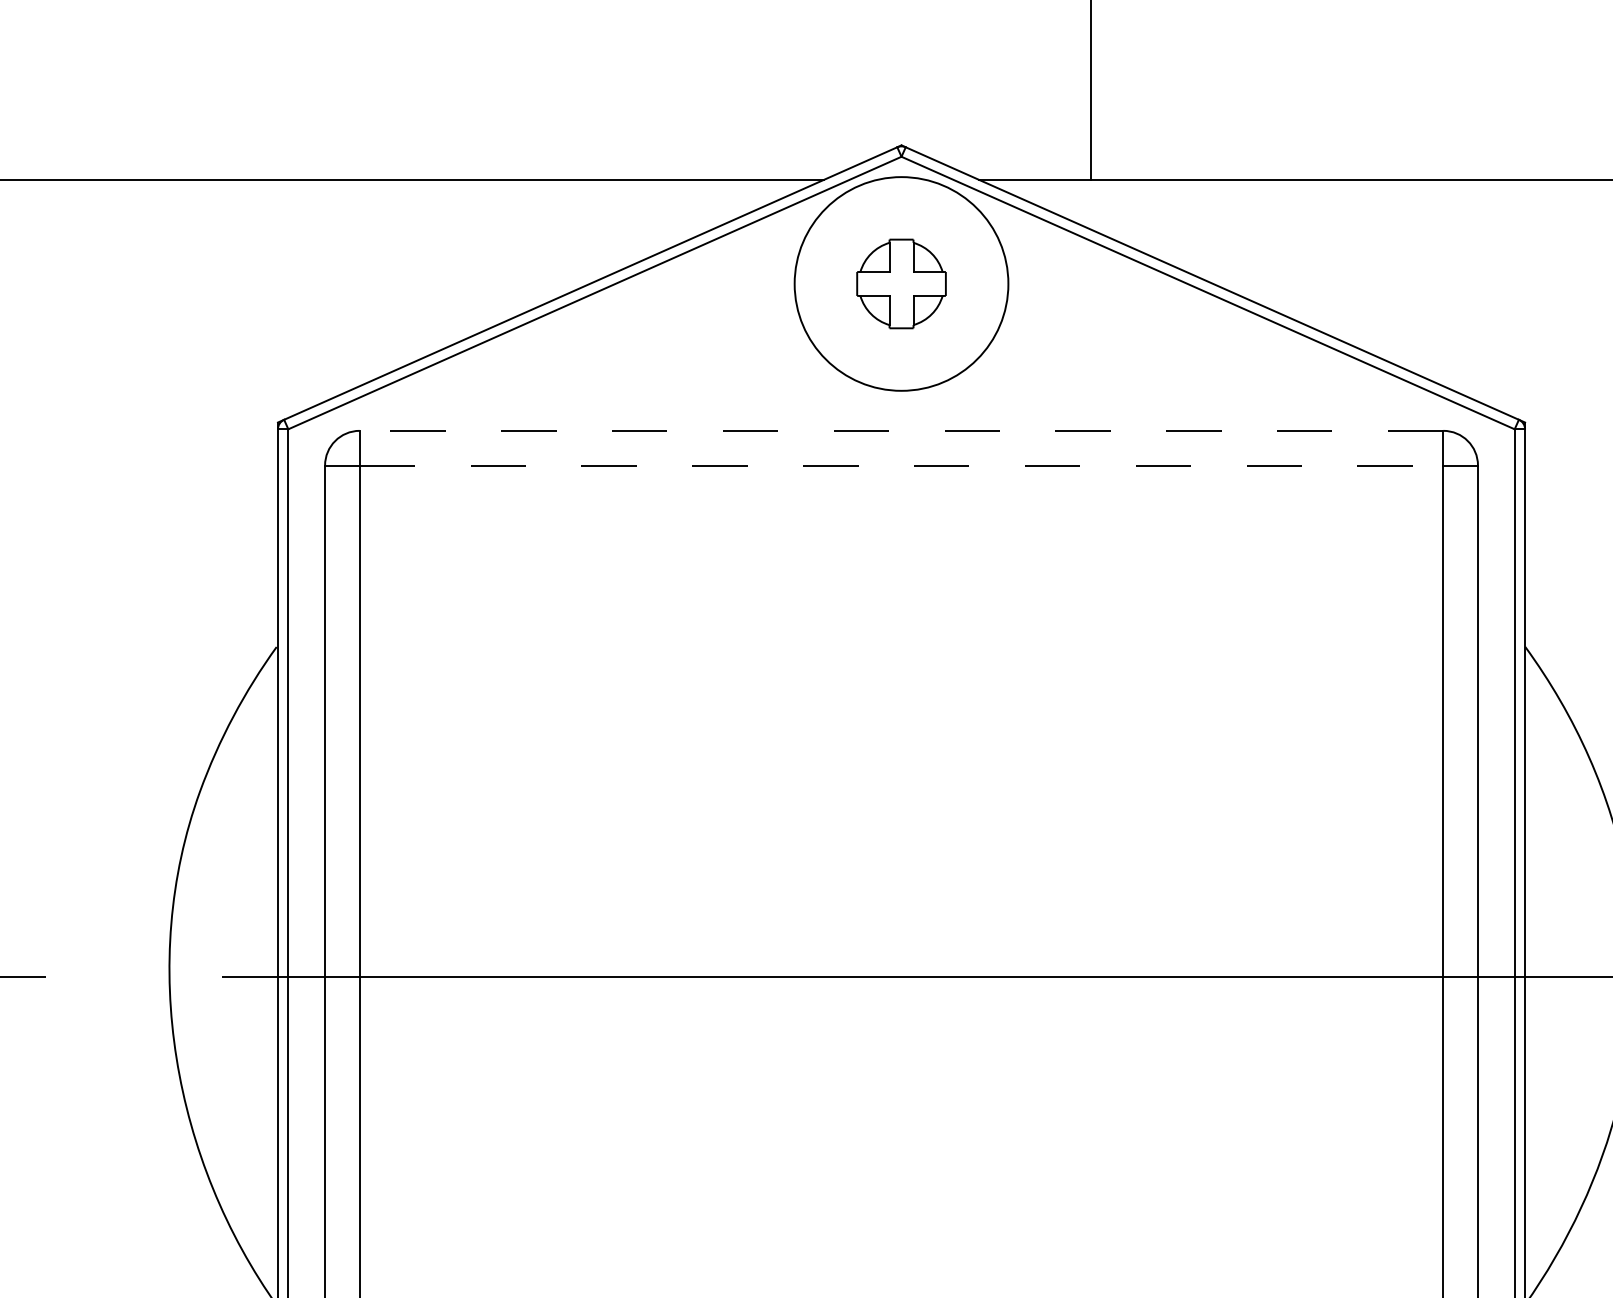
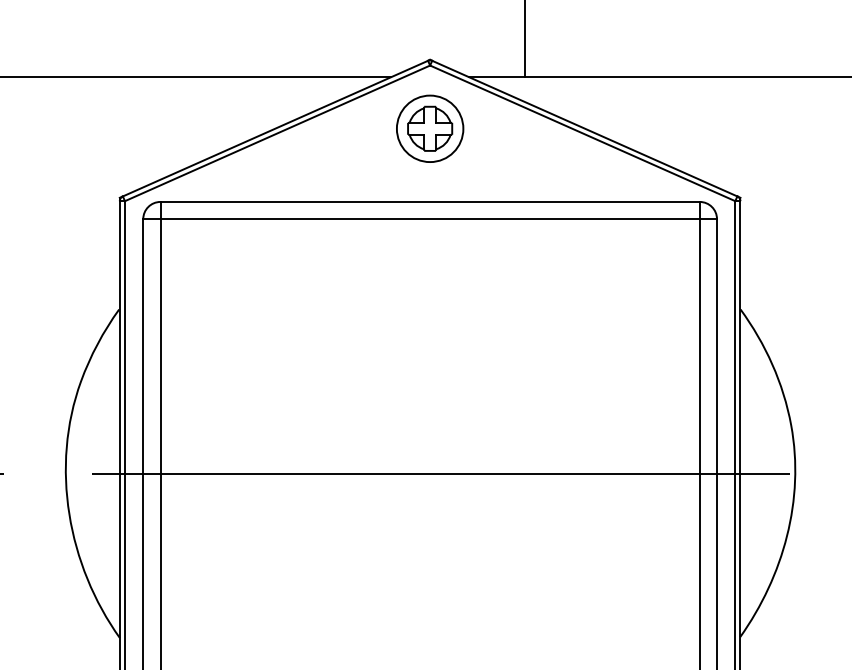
circle: (900, 283) -> (429, 128), size x0.62
line: (902, 429) -> (430, 201), dashed -> solid
line: (902, 466) -> (430, 219), dashed -> solid

